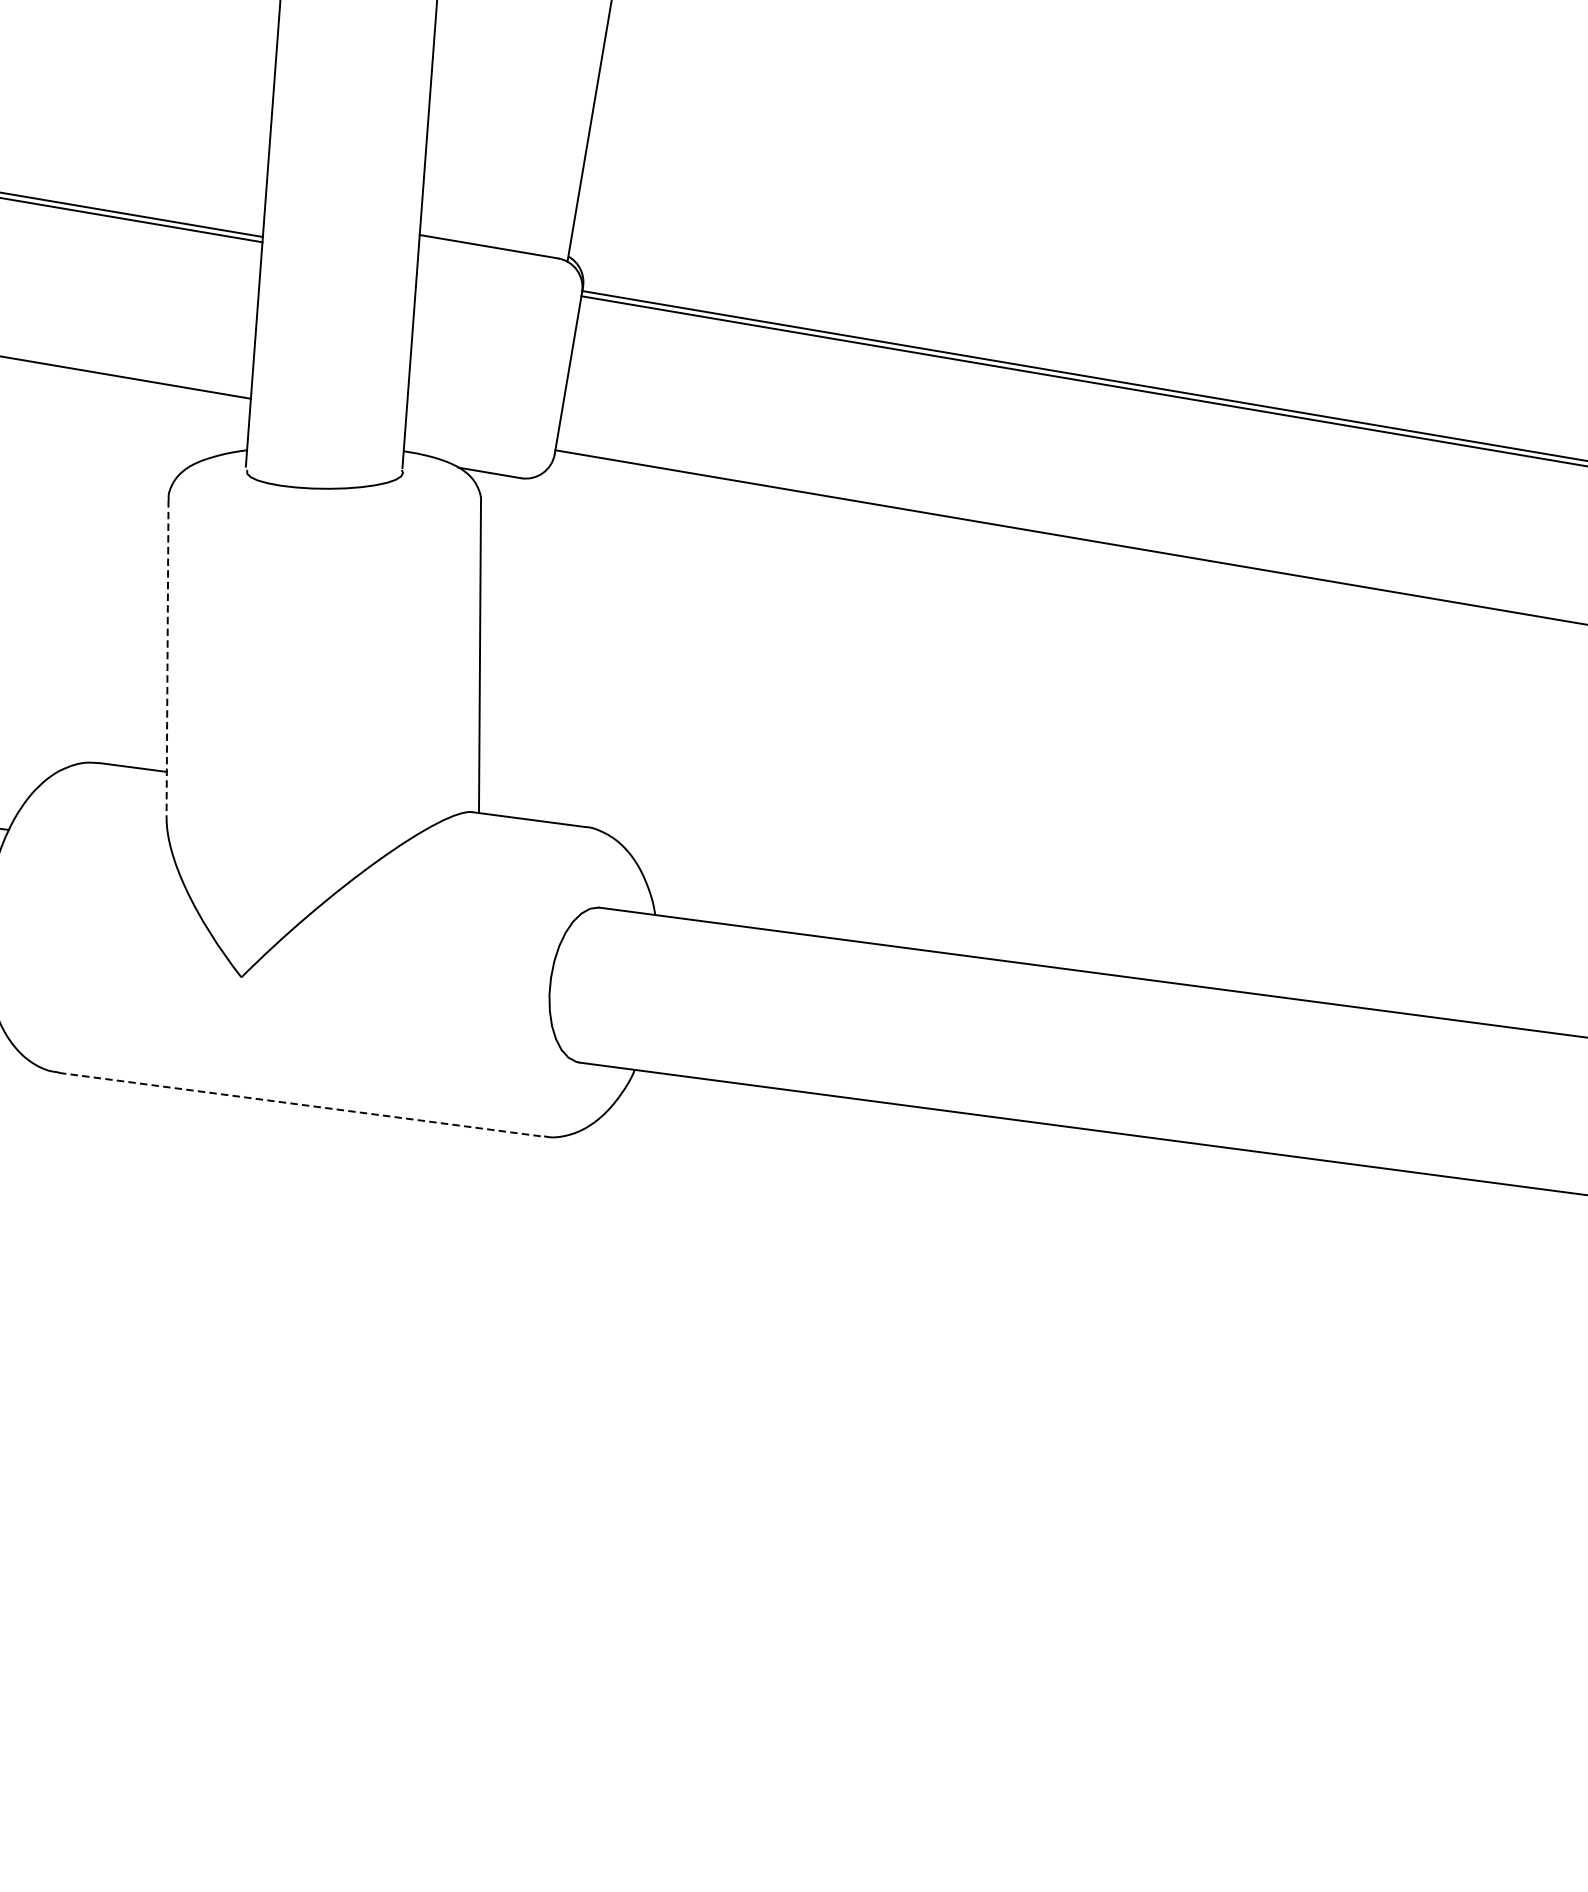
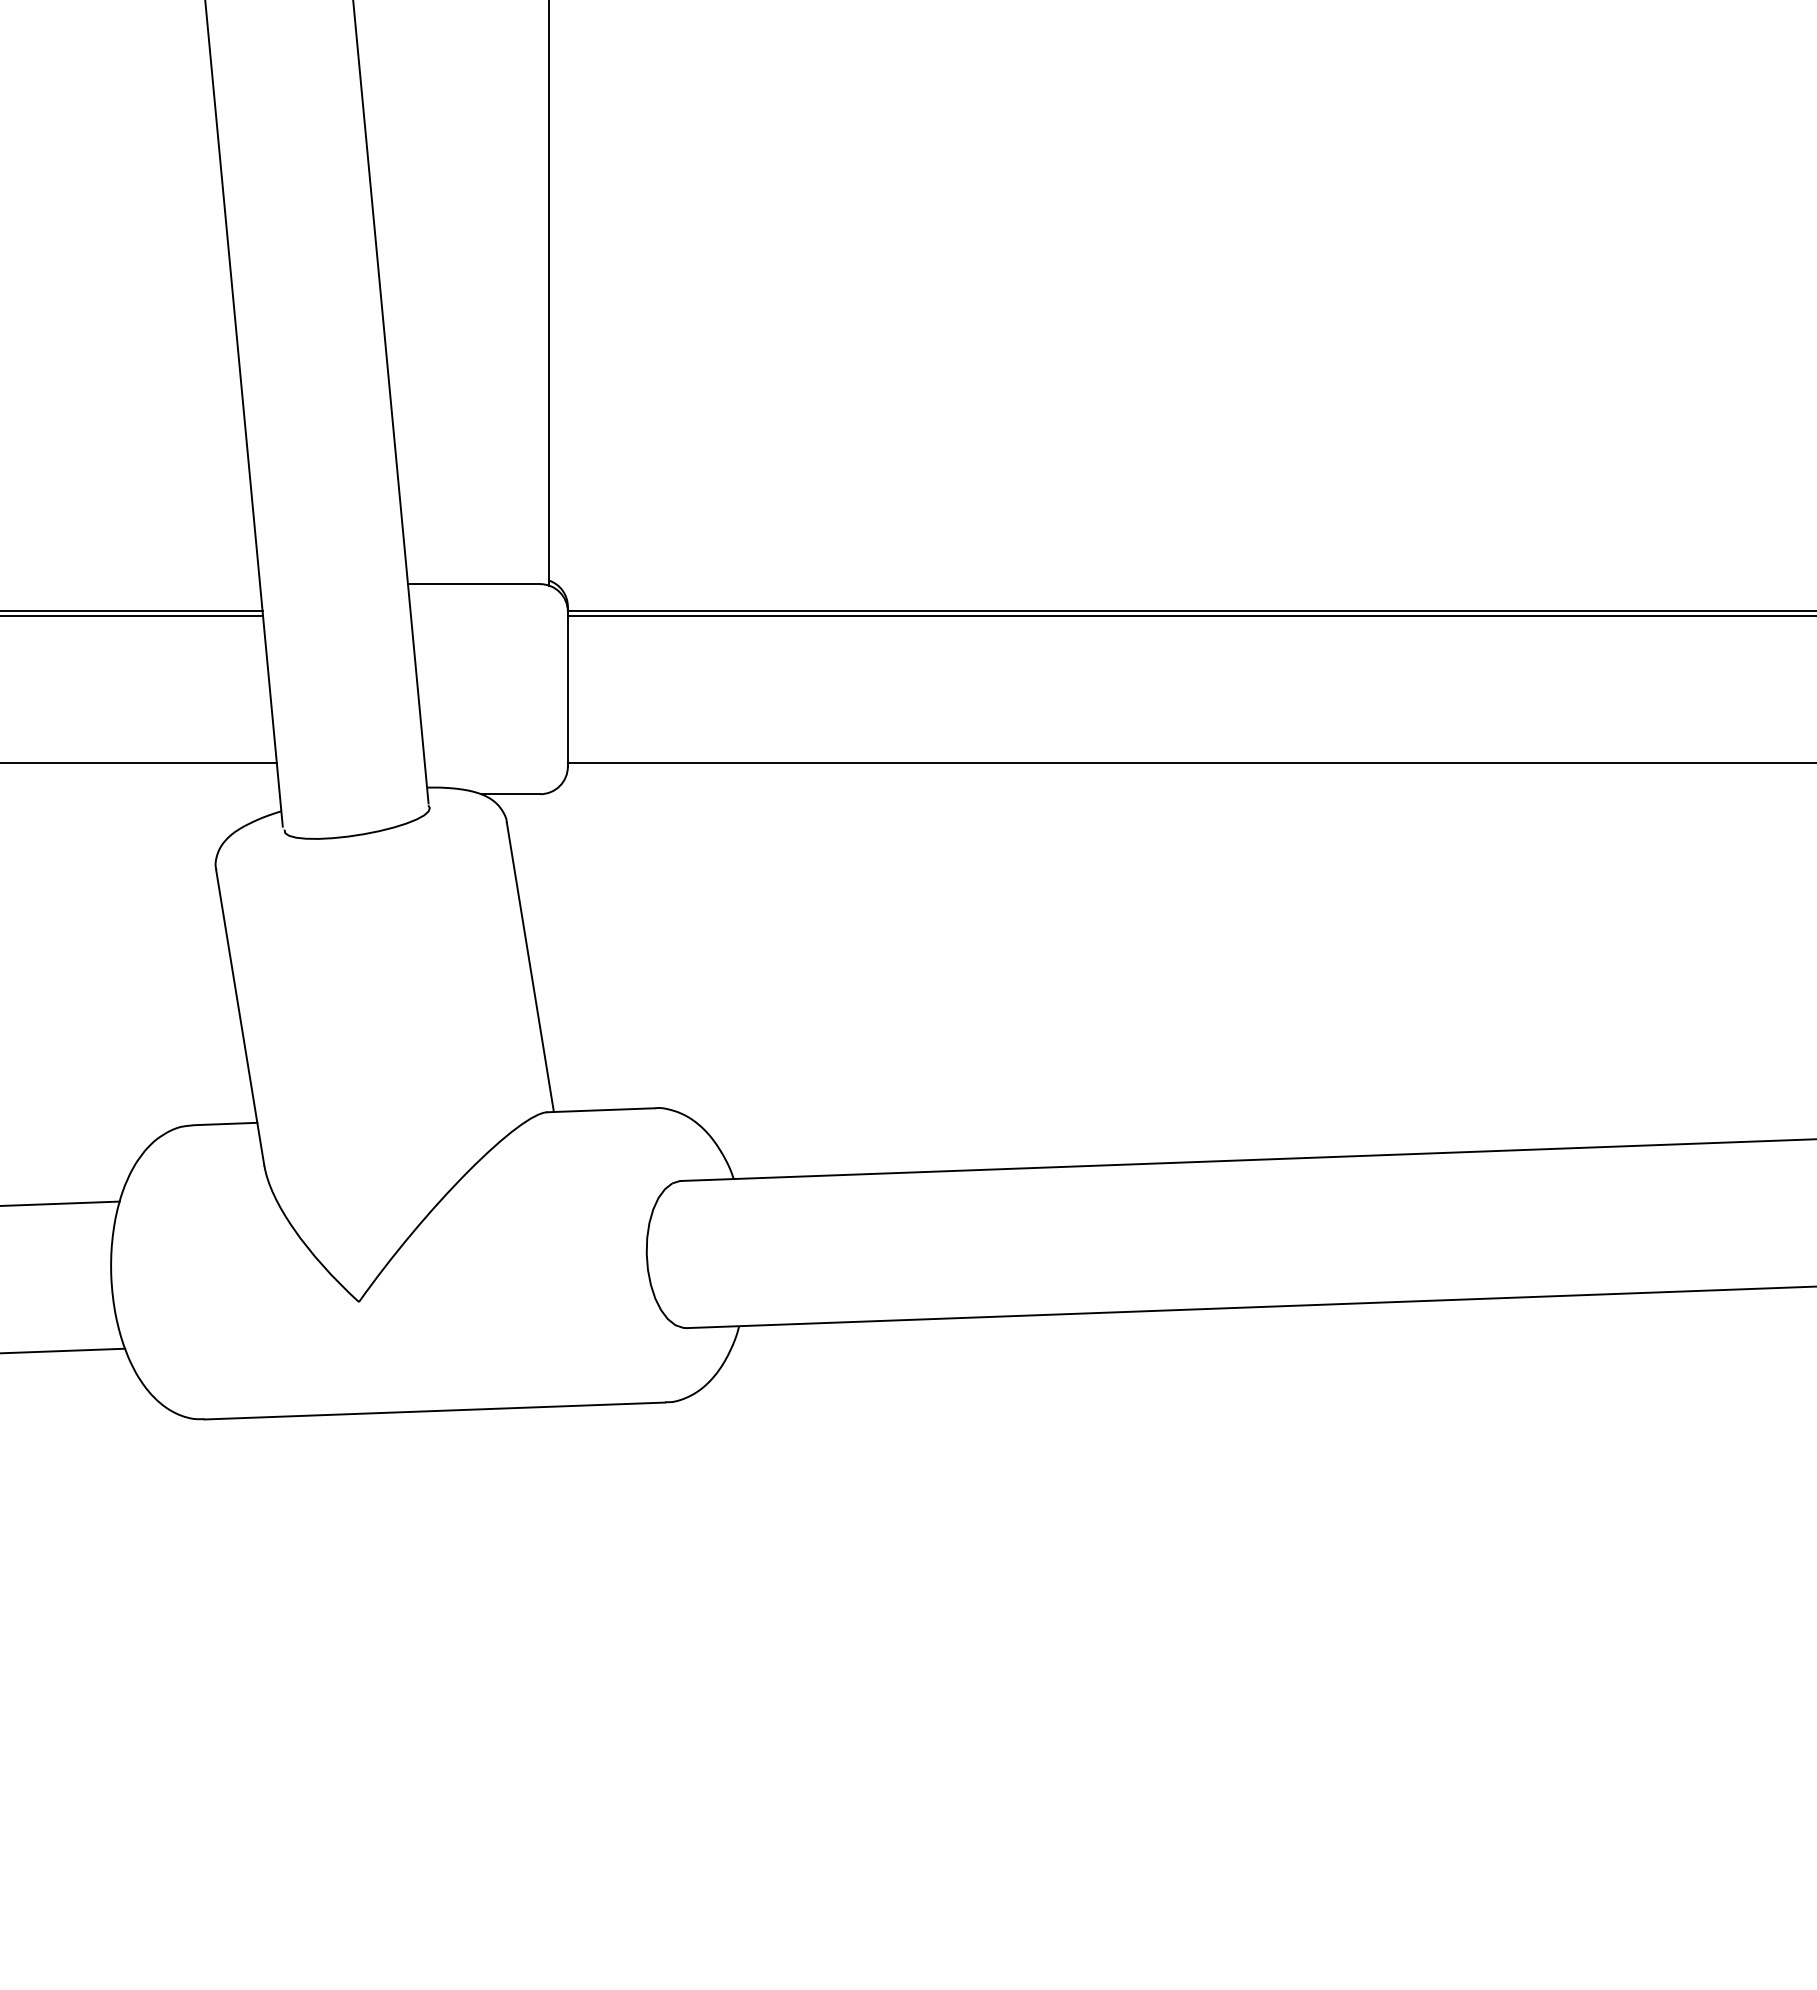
line: (167, 658) -> (240, 1017), dashed -> solid
line: (301, 1105) -> (434, 1411), dashed -> solid

